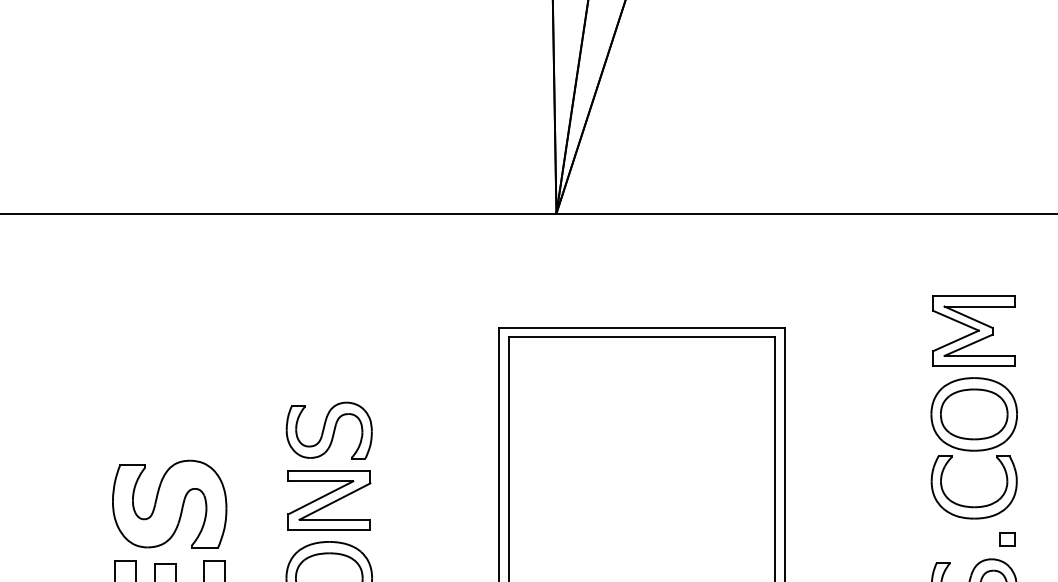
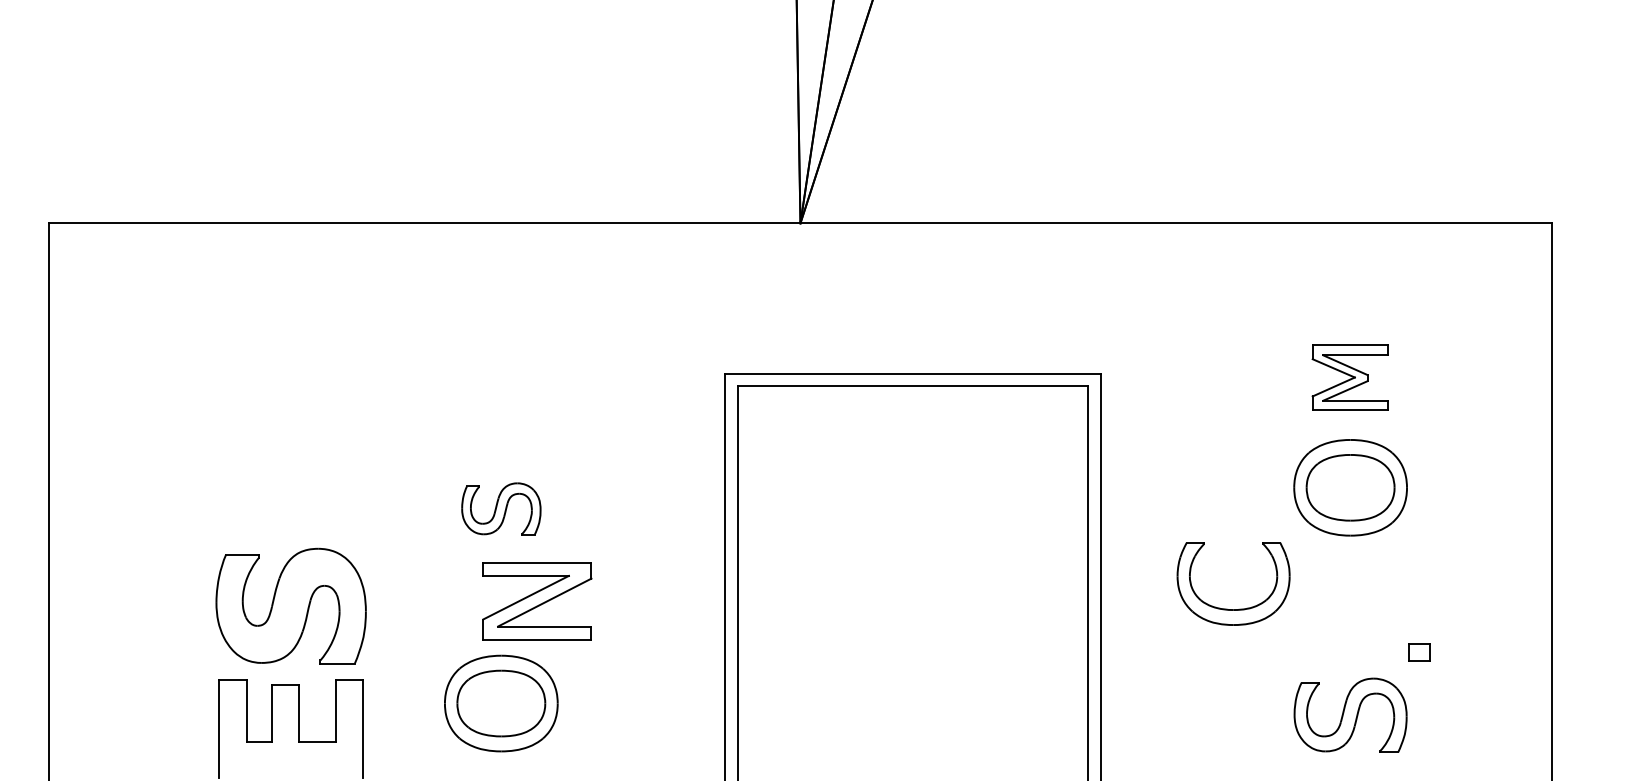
part: (974, 330) -> (1350, 377), size x0.7
part: (329, 430) -> (501, 508), size x0.7
part: (329, 500) -> (537, 601), moved
part: (969, 506) -> (1227, 608), moved
part: (1007, 539) -> (1419, 652), moved

